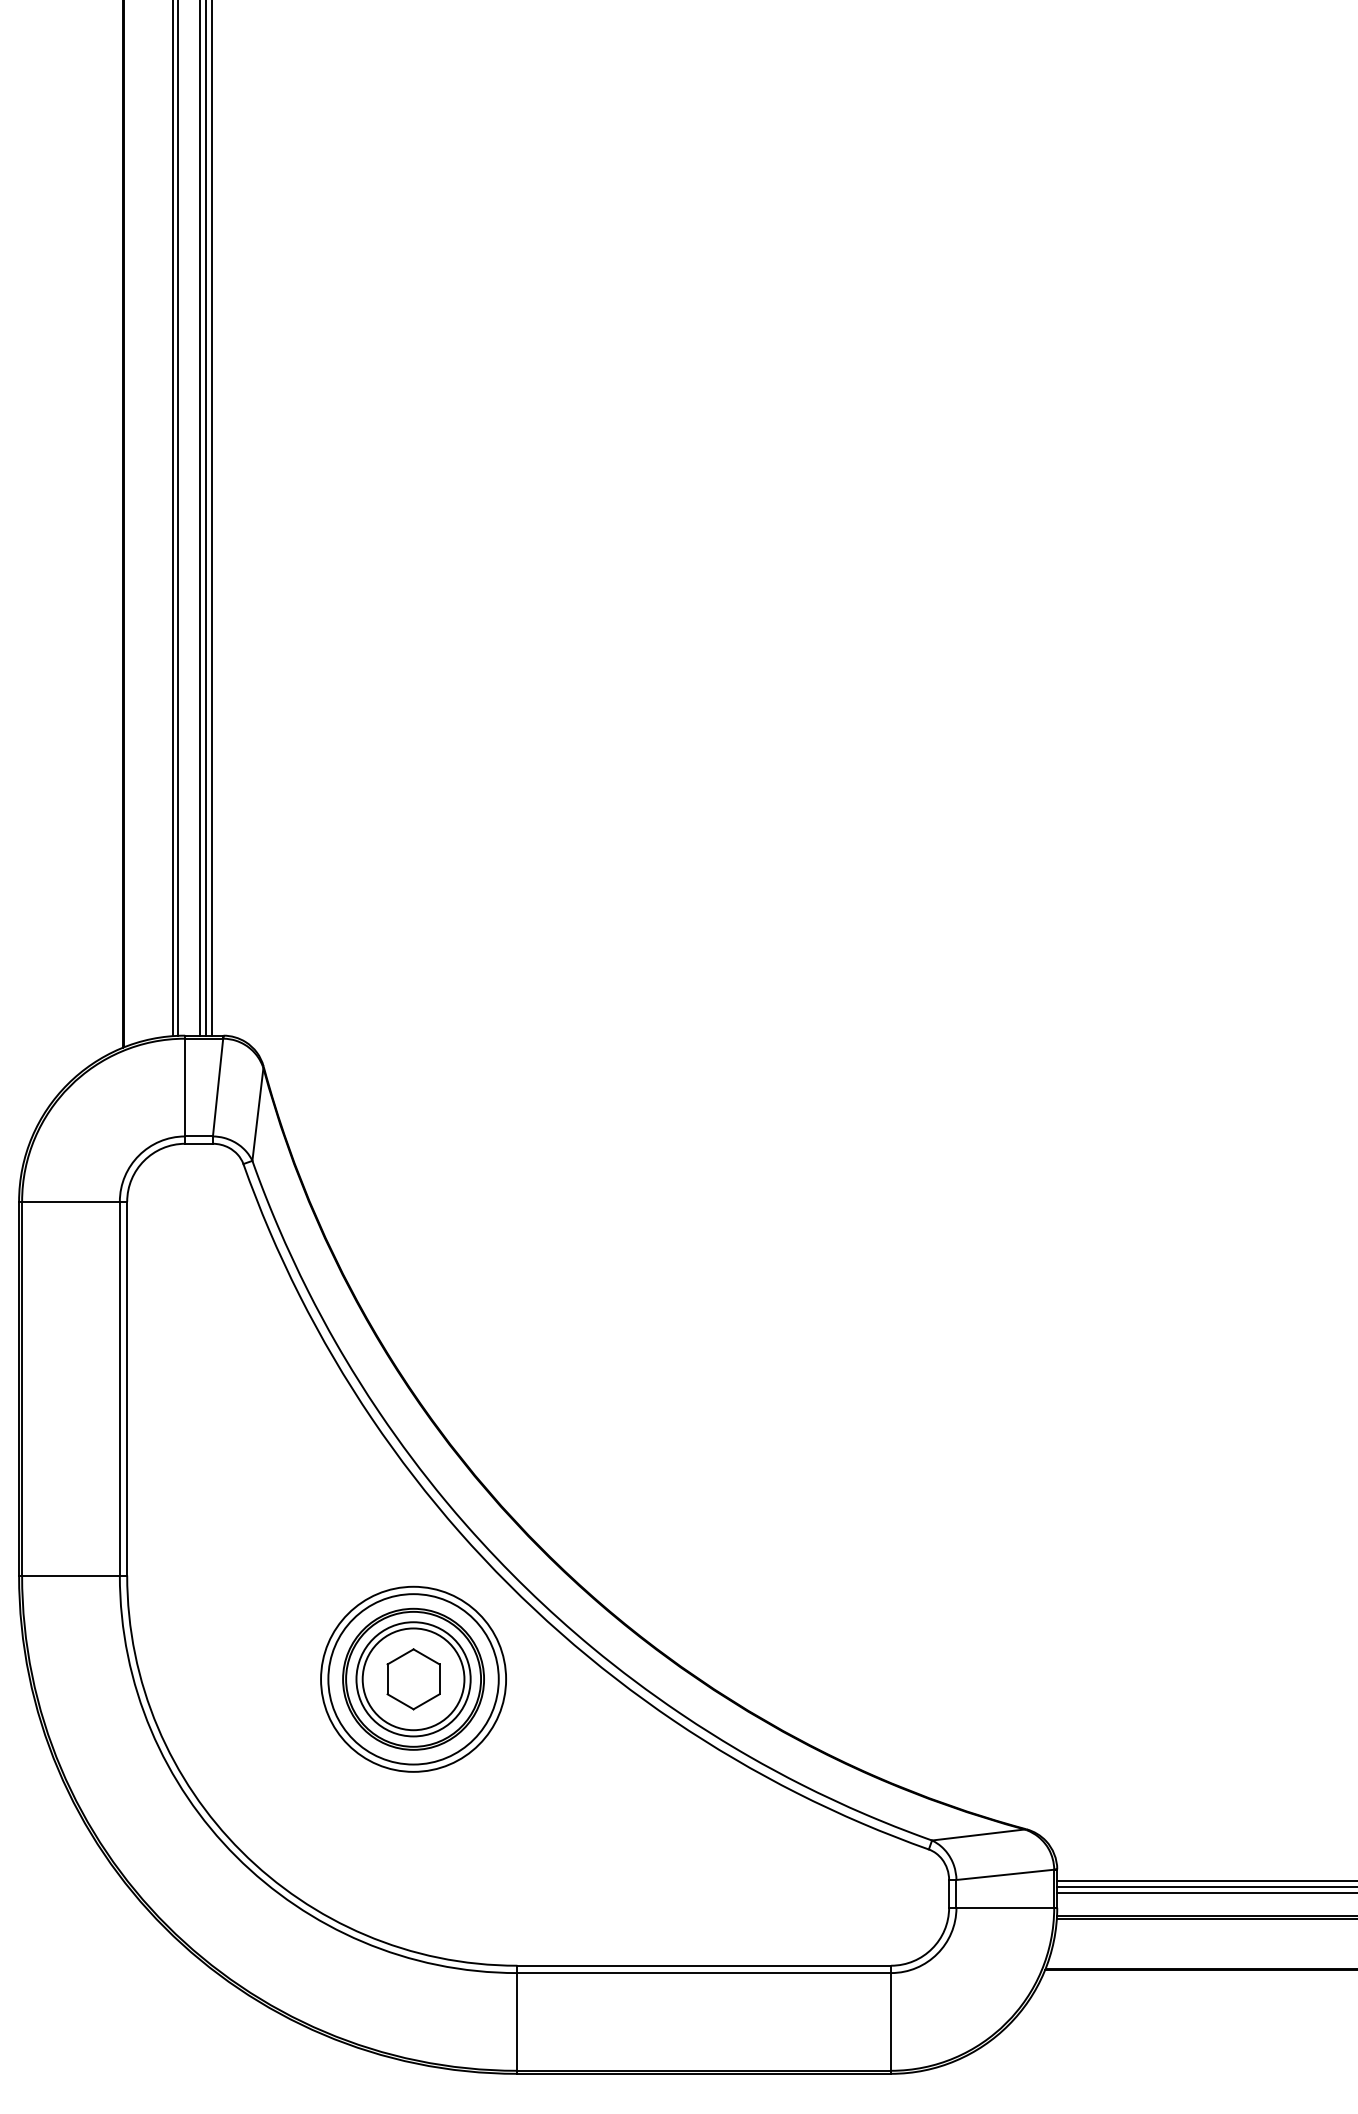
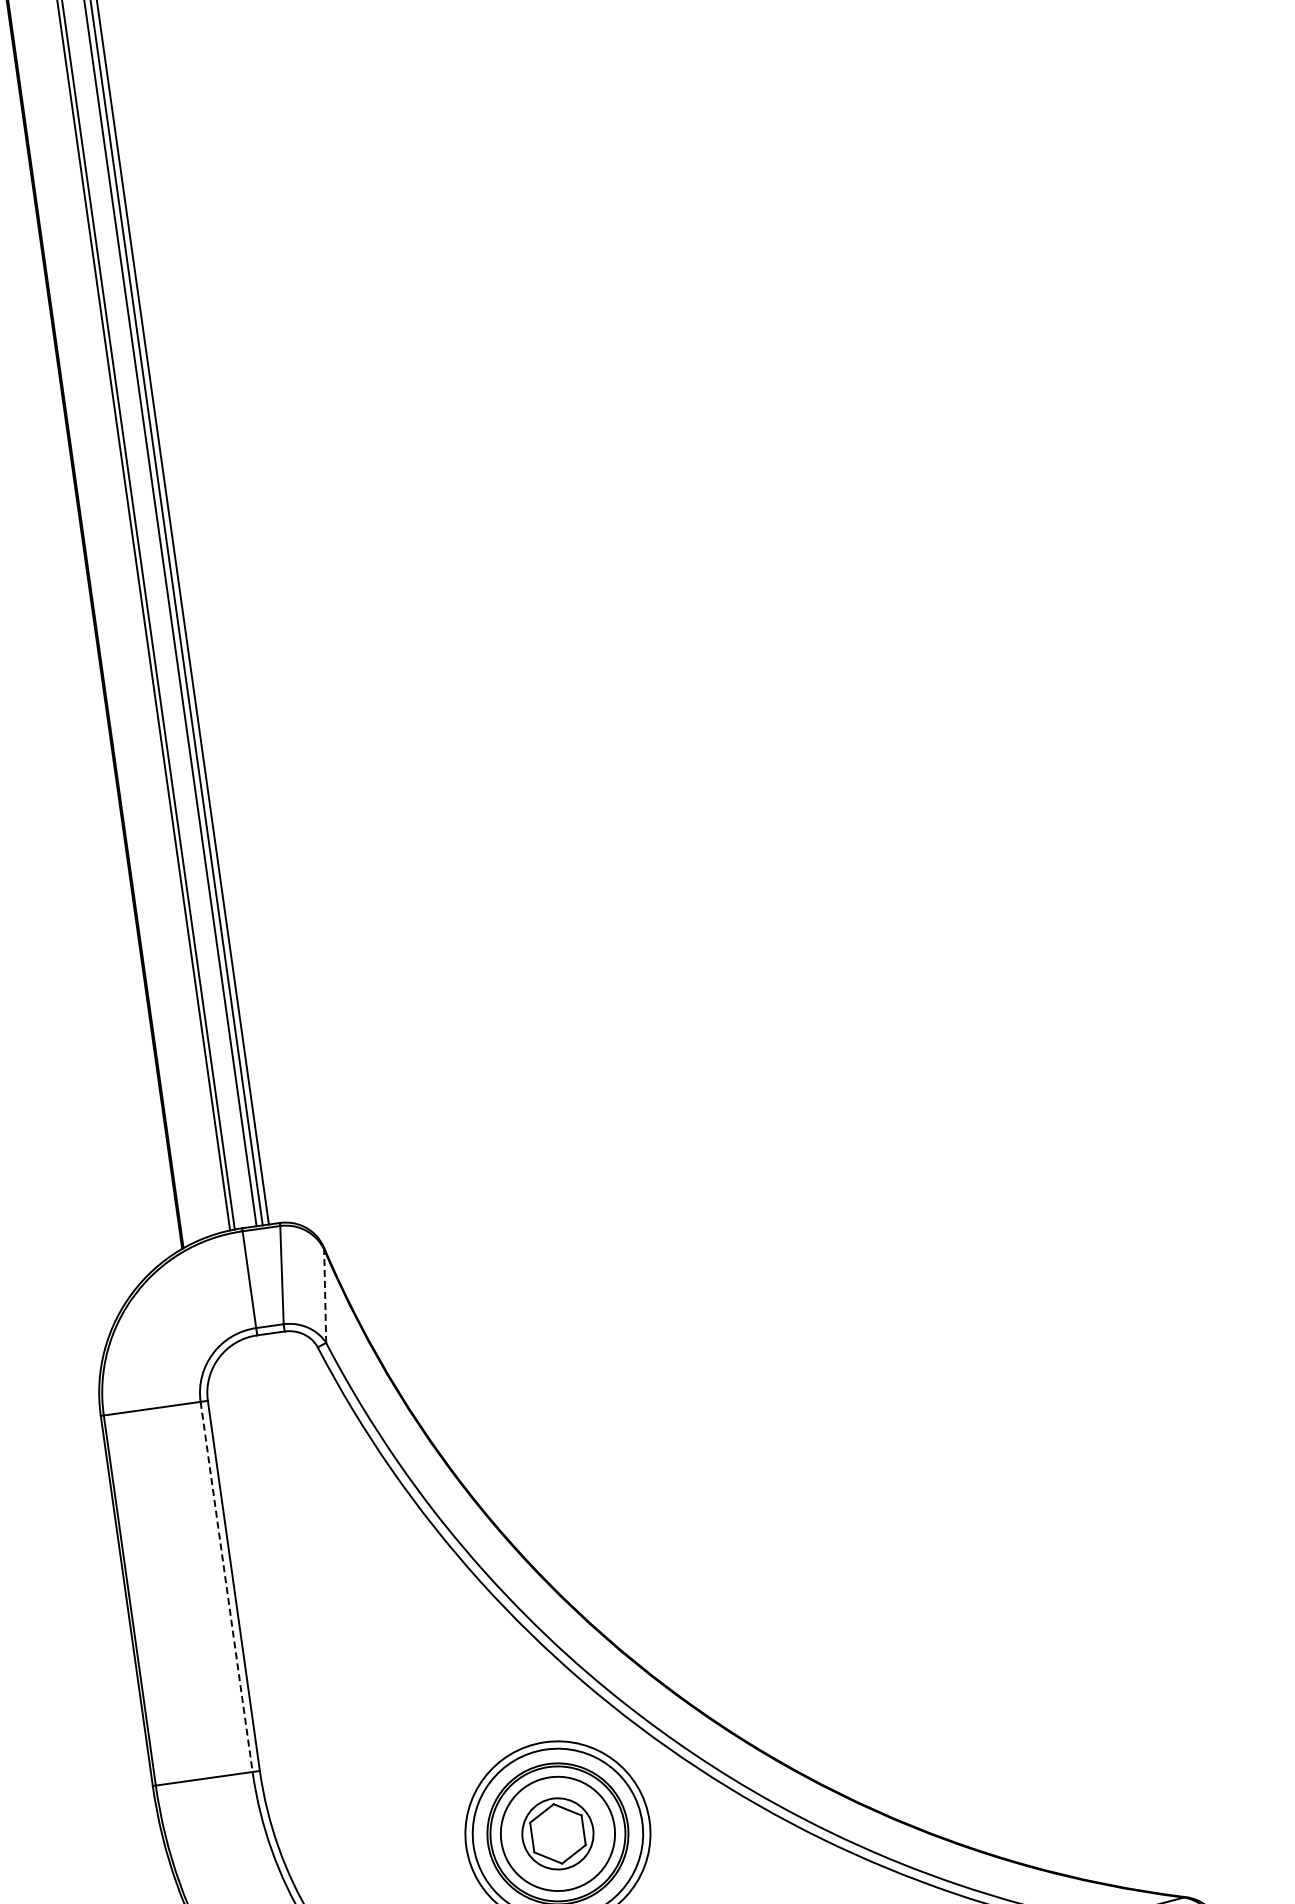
line: (257, 1114) -> (324, 1296), solid -> dashed
line: (119, 1388) -> (226, 1586), solid -> dashed
circle: (413, 1679) -> (557, 1834), size x0.7

